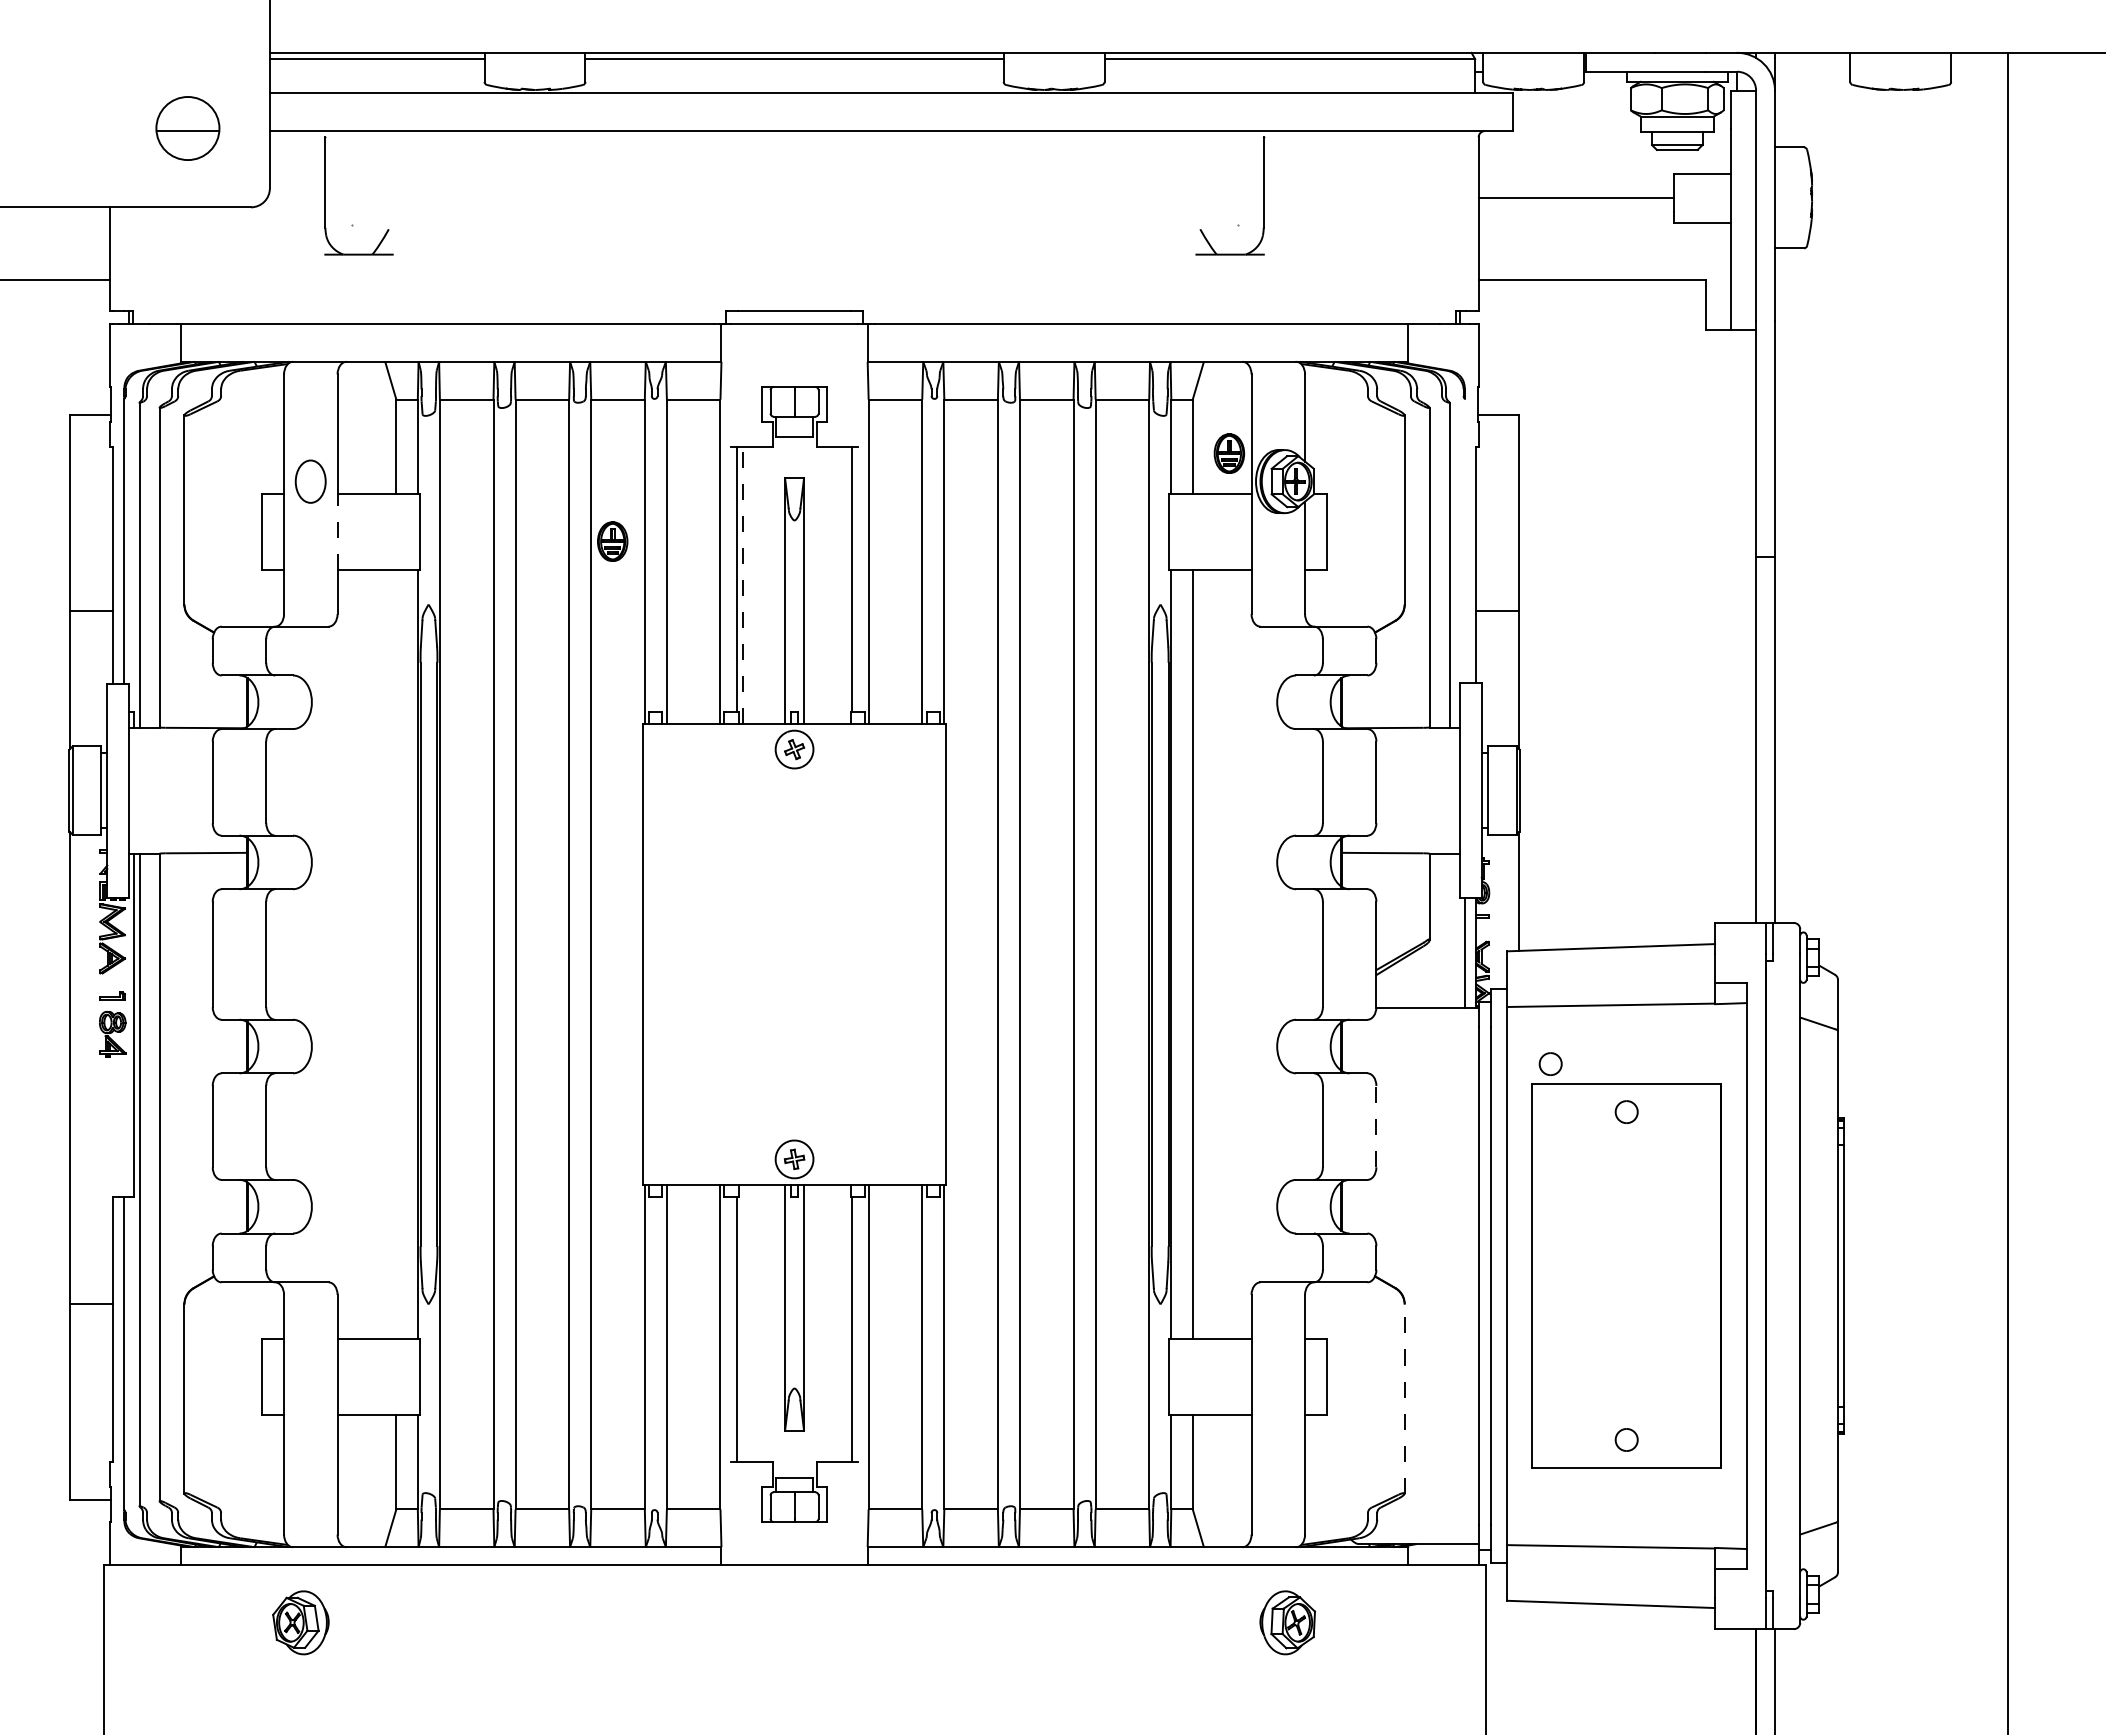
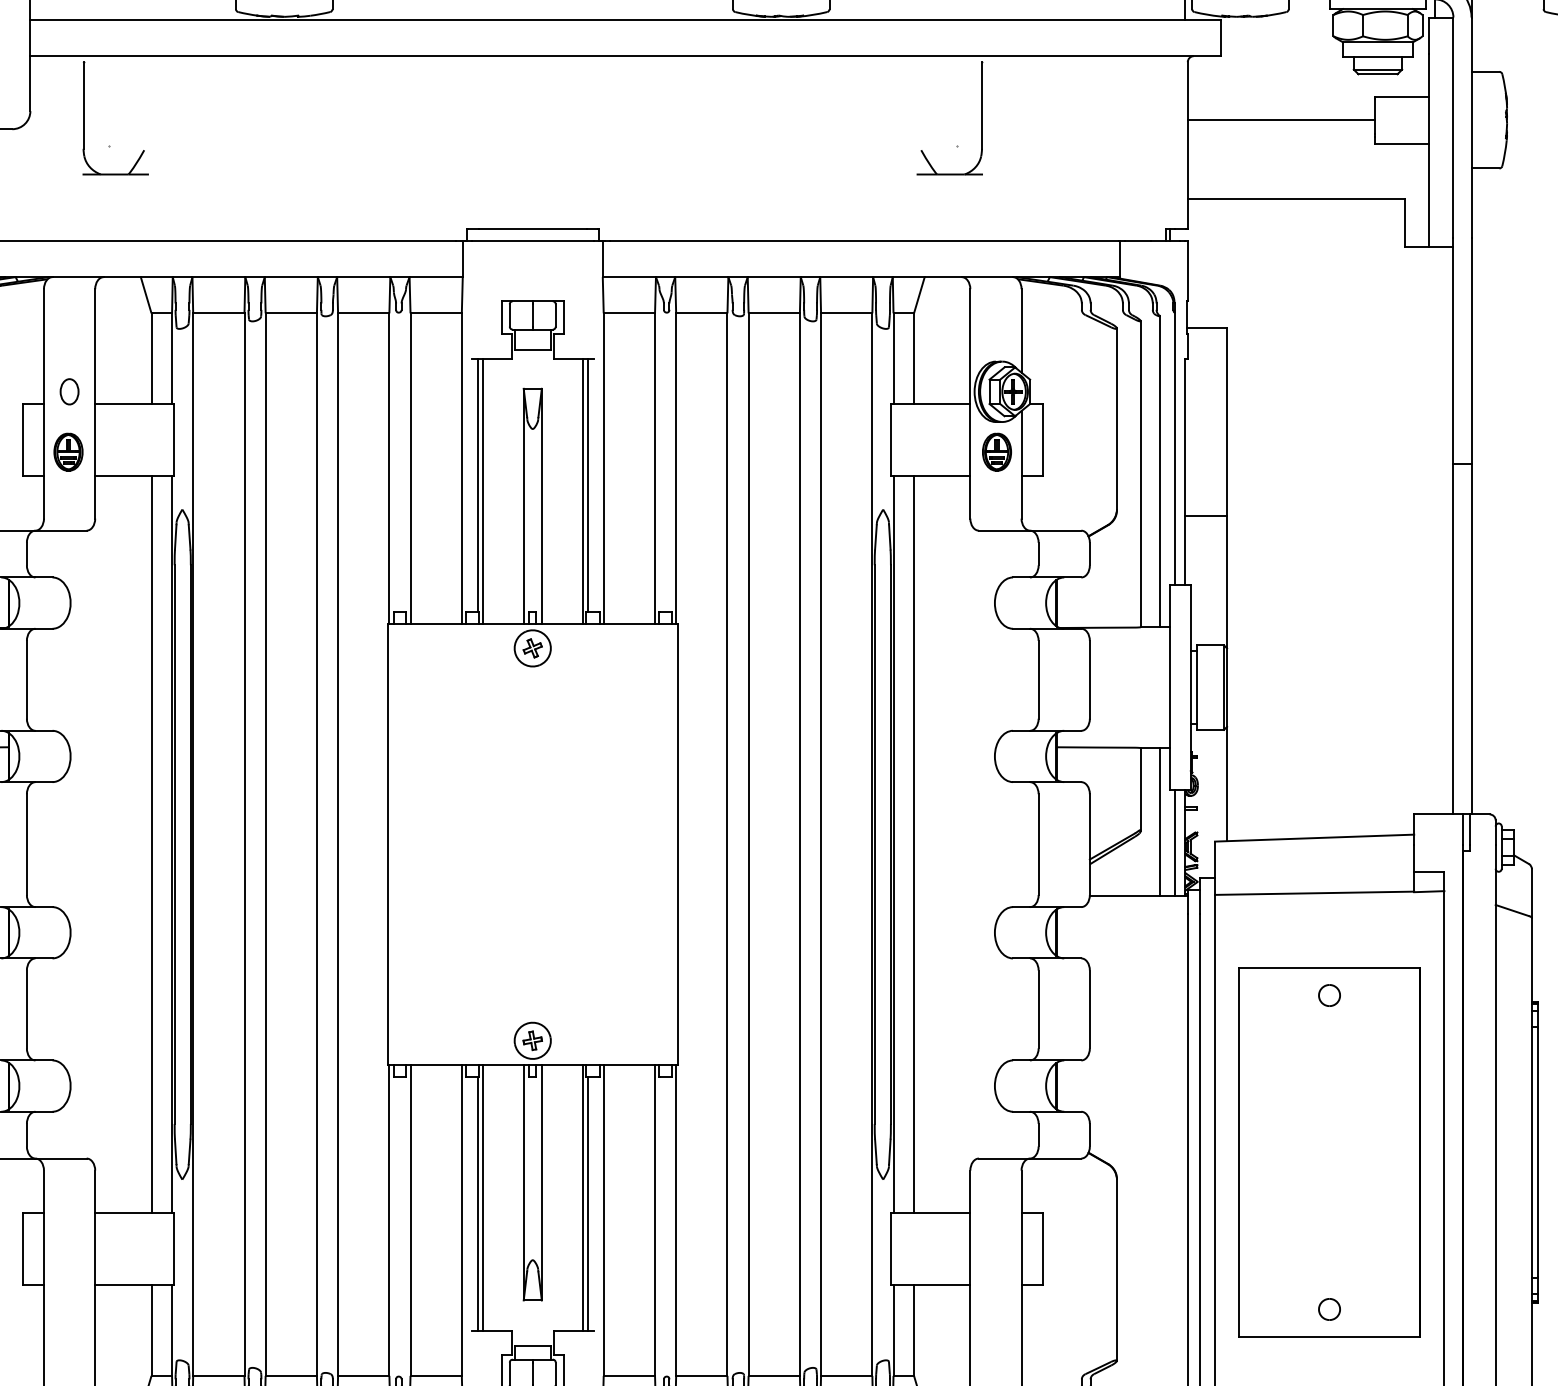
part: (1229, 453) -> (997, 452), moved
part: (310, 481) -> (69, 391), size x0.62
line: (337, 532) -> (95, 440), dashed -> solid
line: (1465, 540) -> (1175, 448), added
part: (612, 541) -> (68, 452), moved
line: (742, 585) -> (482, 491), dashed -> solid
line: (846, 585) -> (582, 491), added
line: (1449, 930) -> (1159, 821), added
line: (396, 954) -> (151, 844), added
part: (1550, 1063) -> (1256, 948), removed
line: (1376, 1126) -> (1089, 1009), dashed -> solid
line: (742, 1323) -> (482, 1197), added
line: (846, 1323) -> (582, 1197), added
line: (1404, 1398) -> (1116, 1269), dashed -> solid

